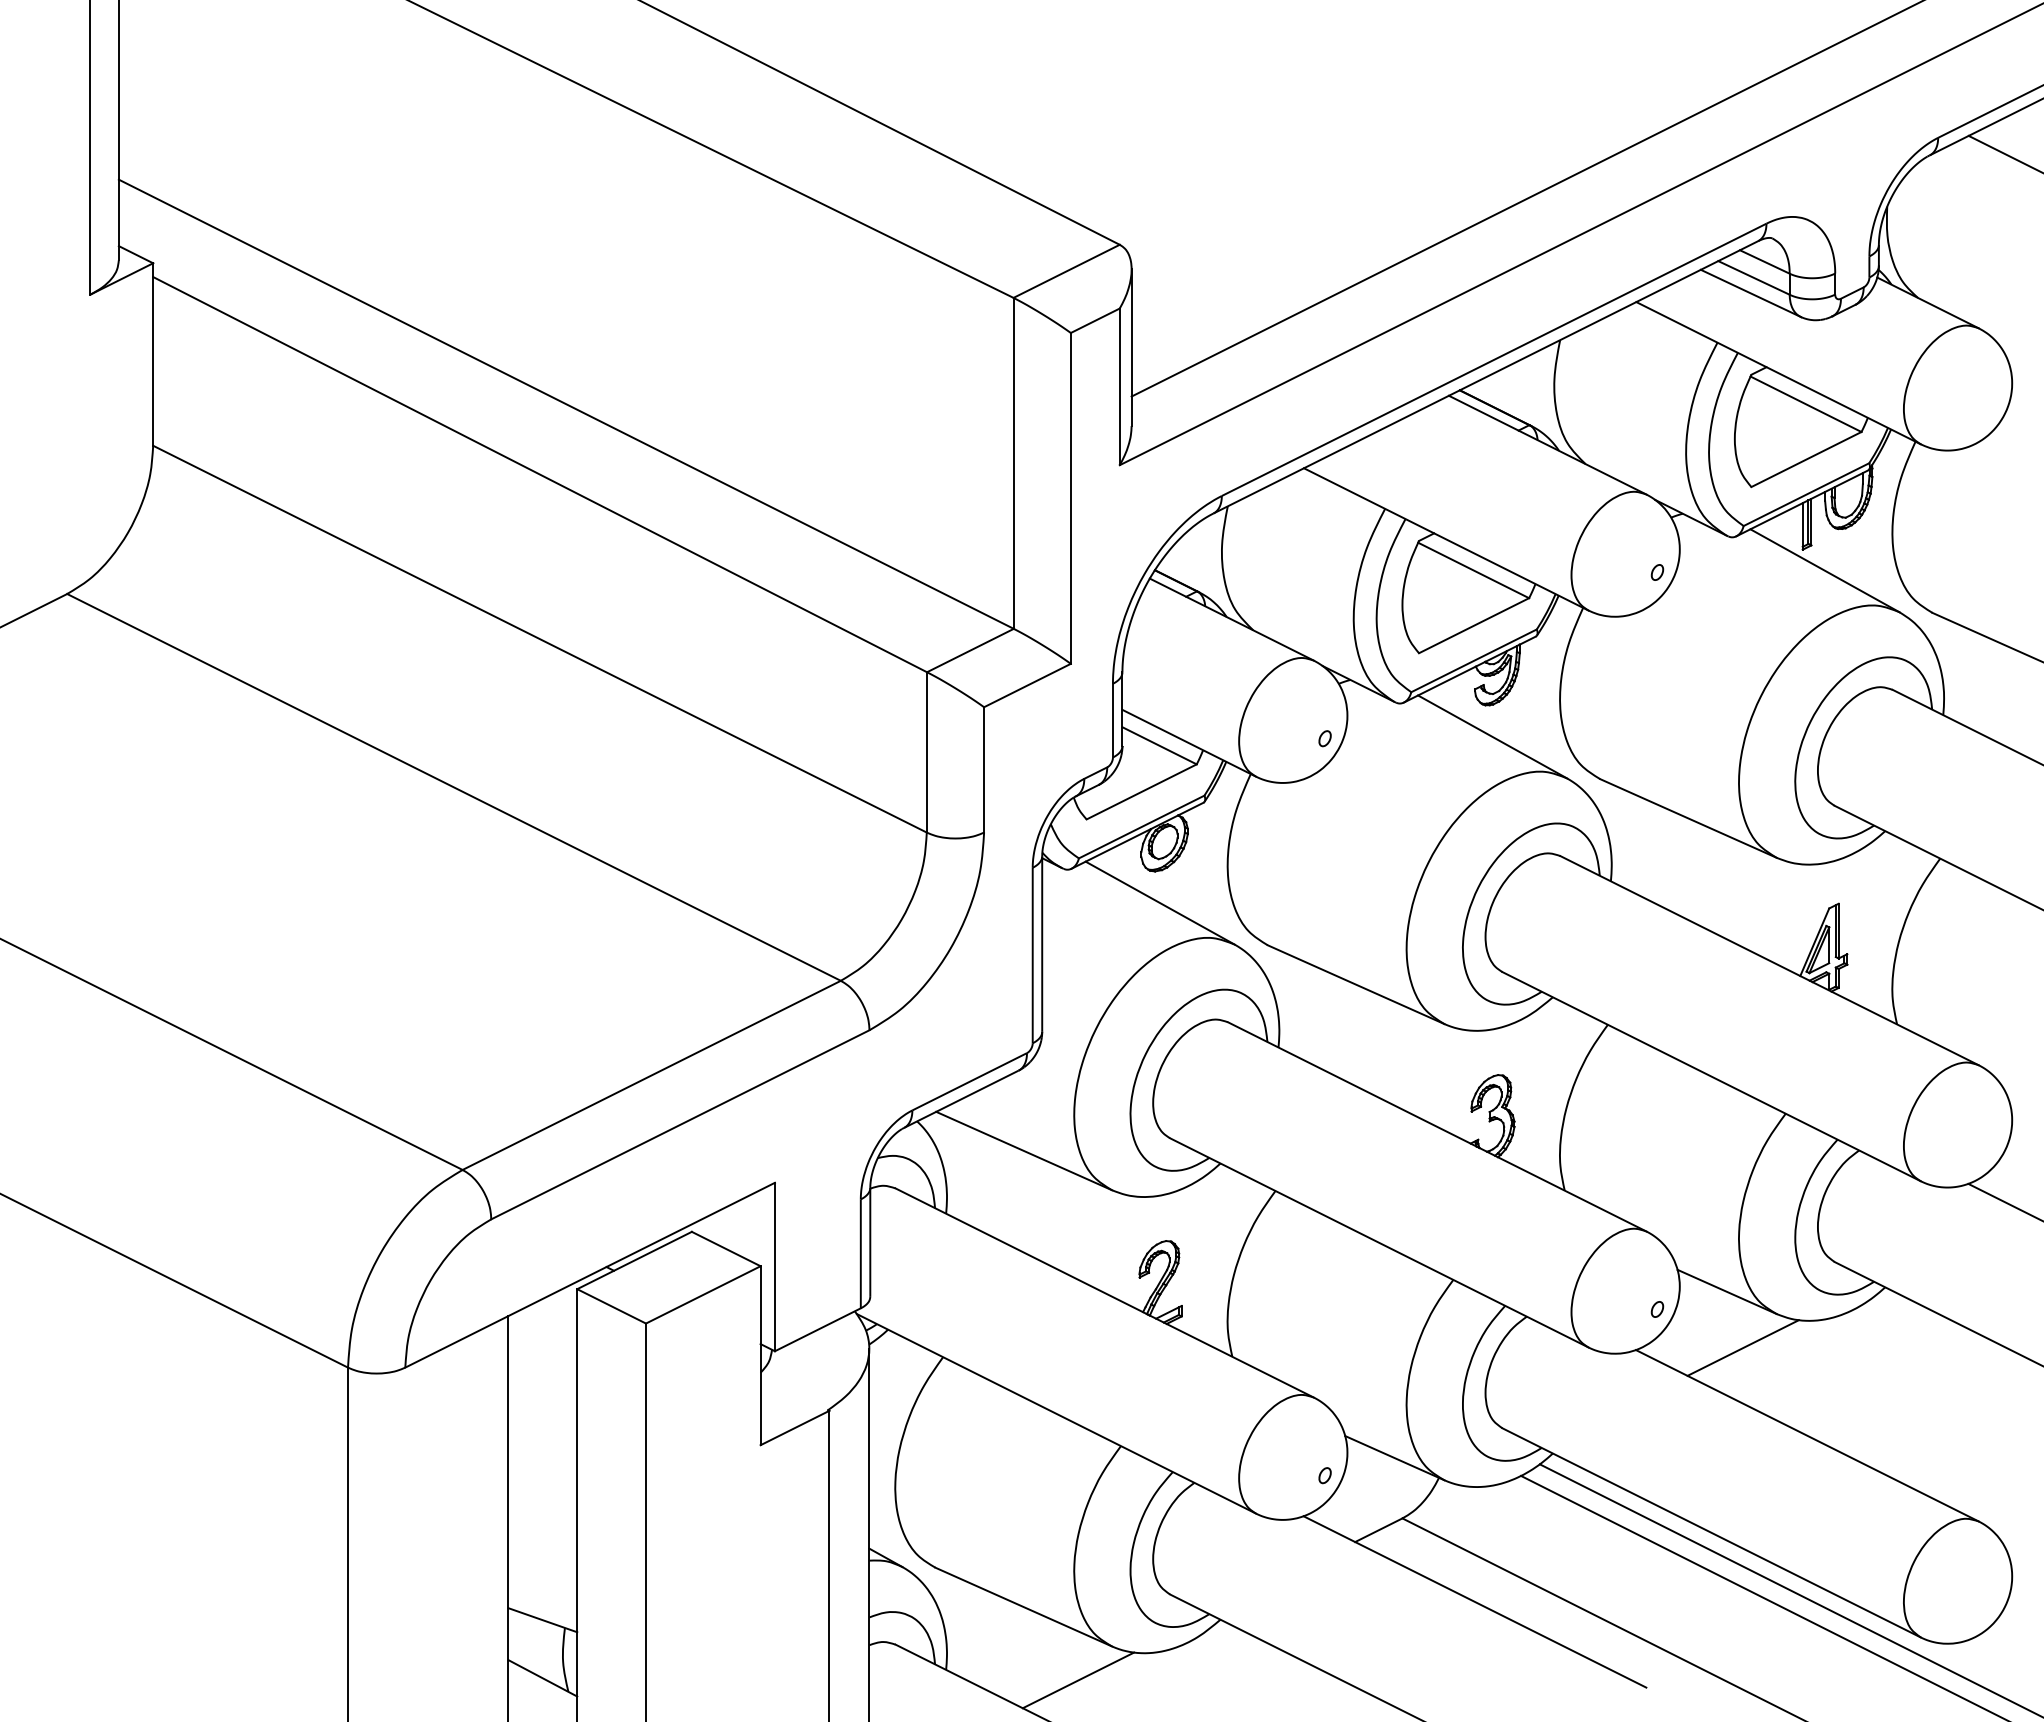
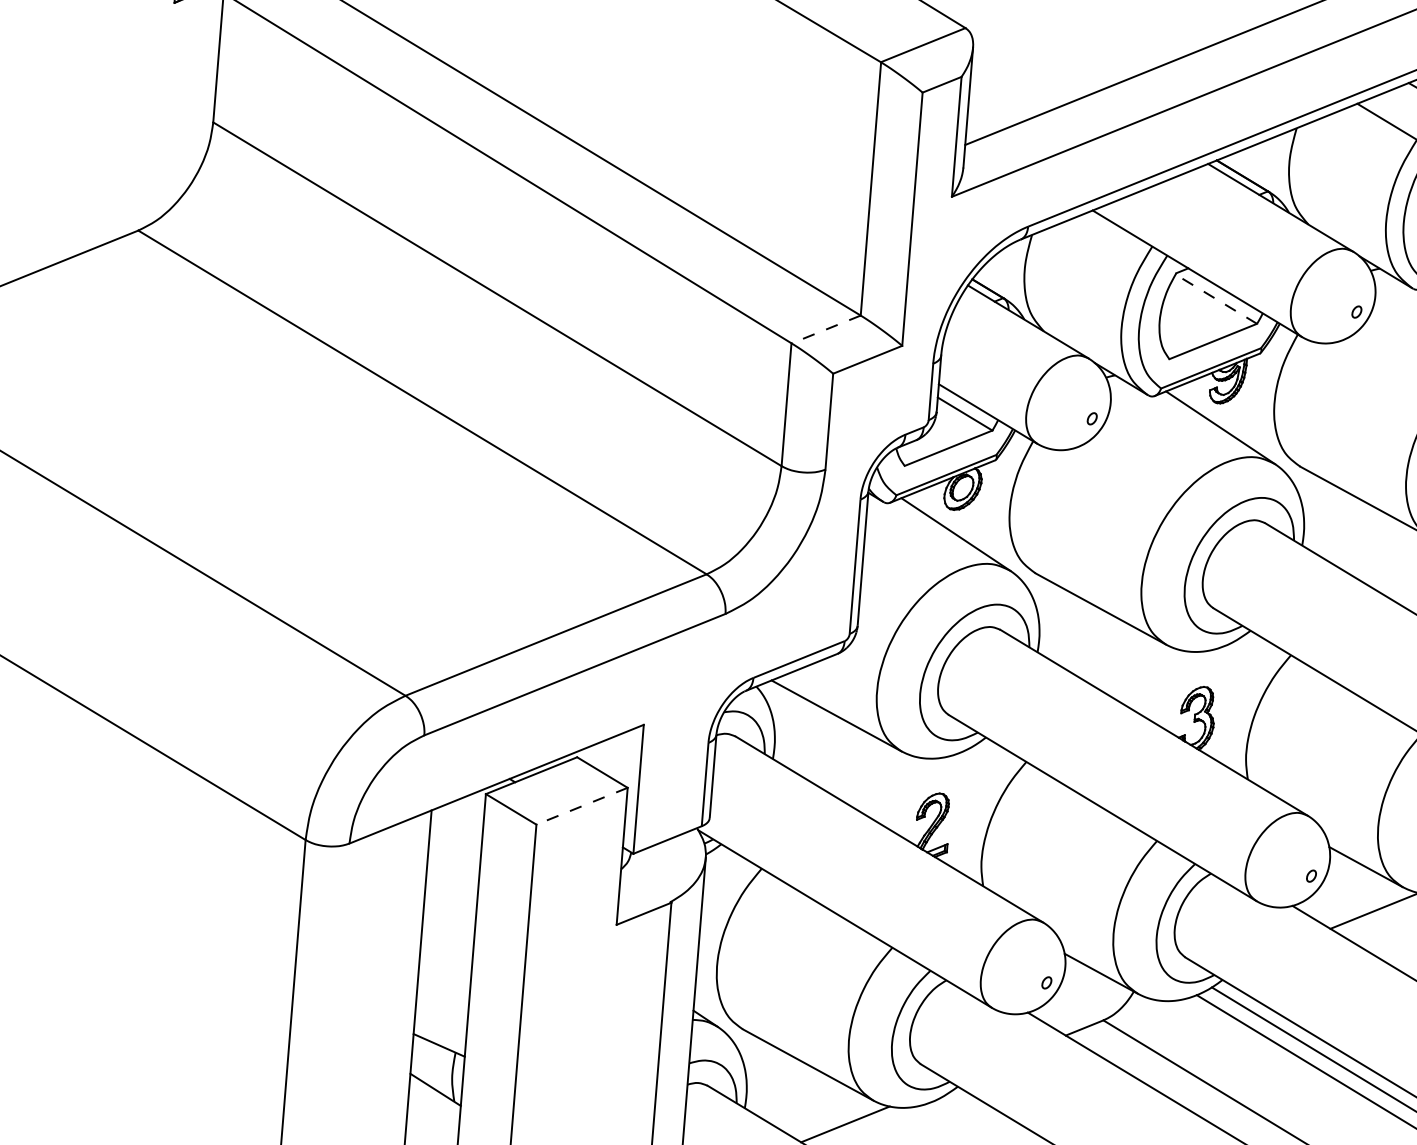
line: (1473, 570) -> (1216, 299), solid -> dashed
line: (970, 650) -> (826, 329), solid -> dashed
line: (702, 1295) -> (581, 806), solid -> dashed

